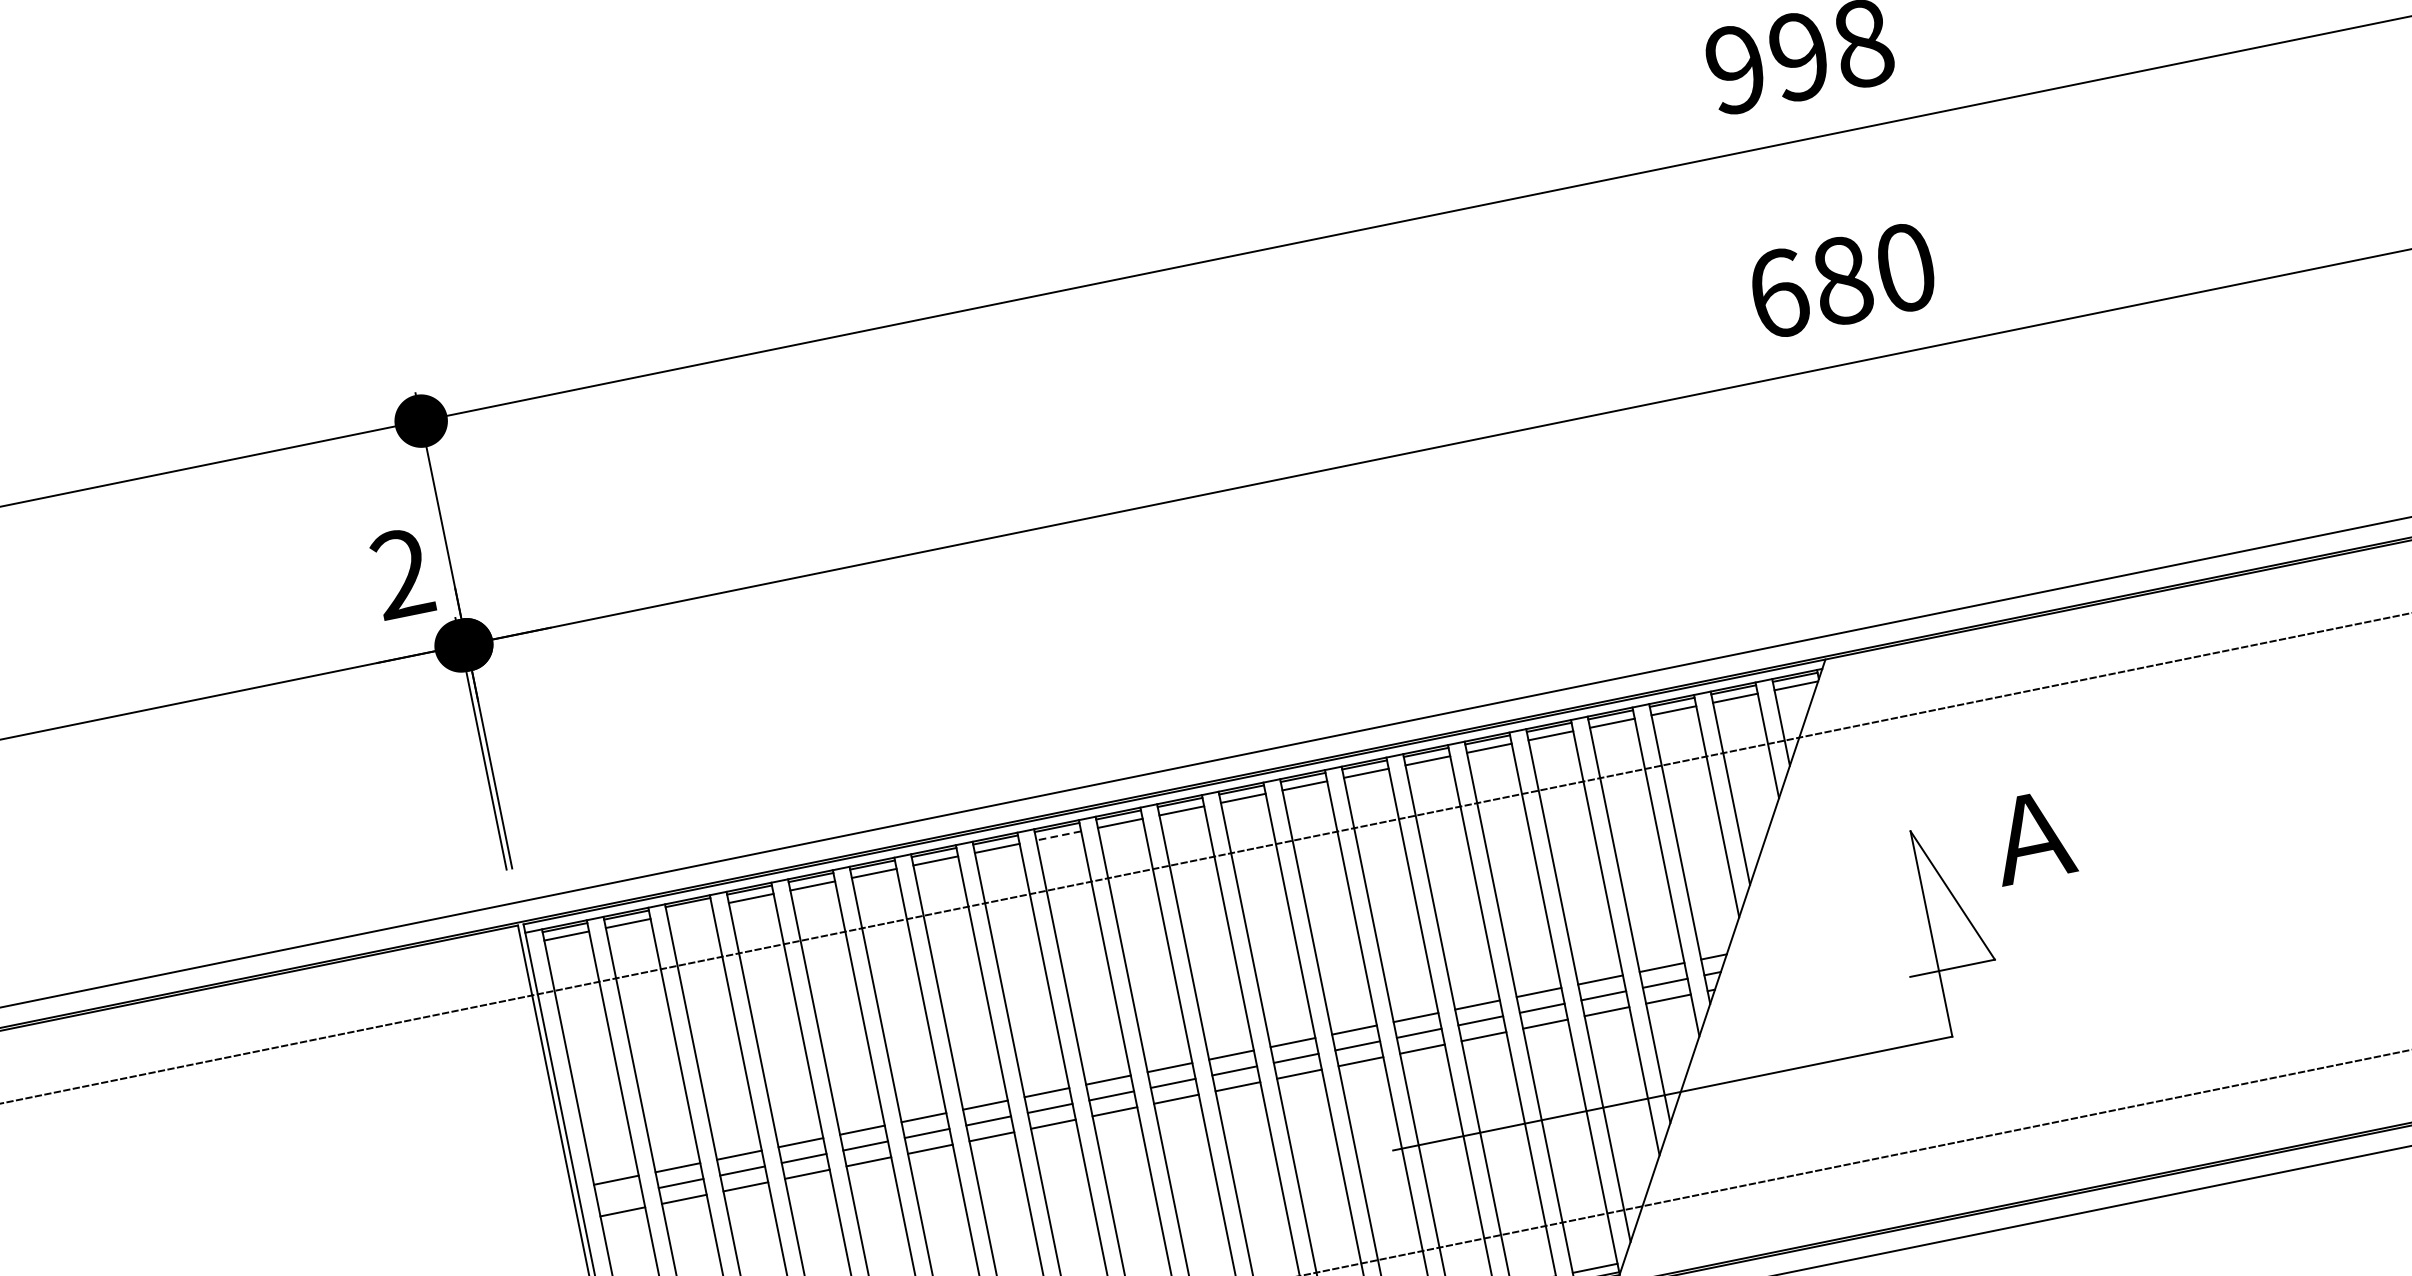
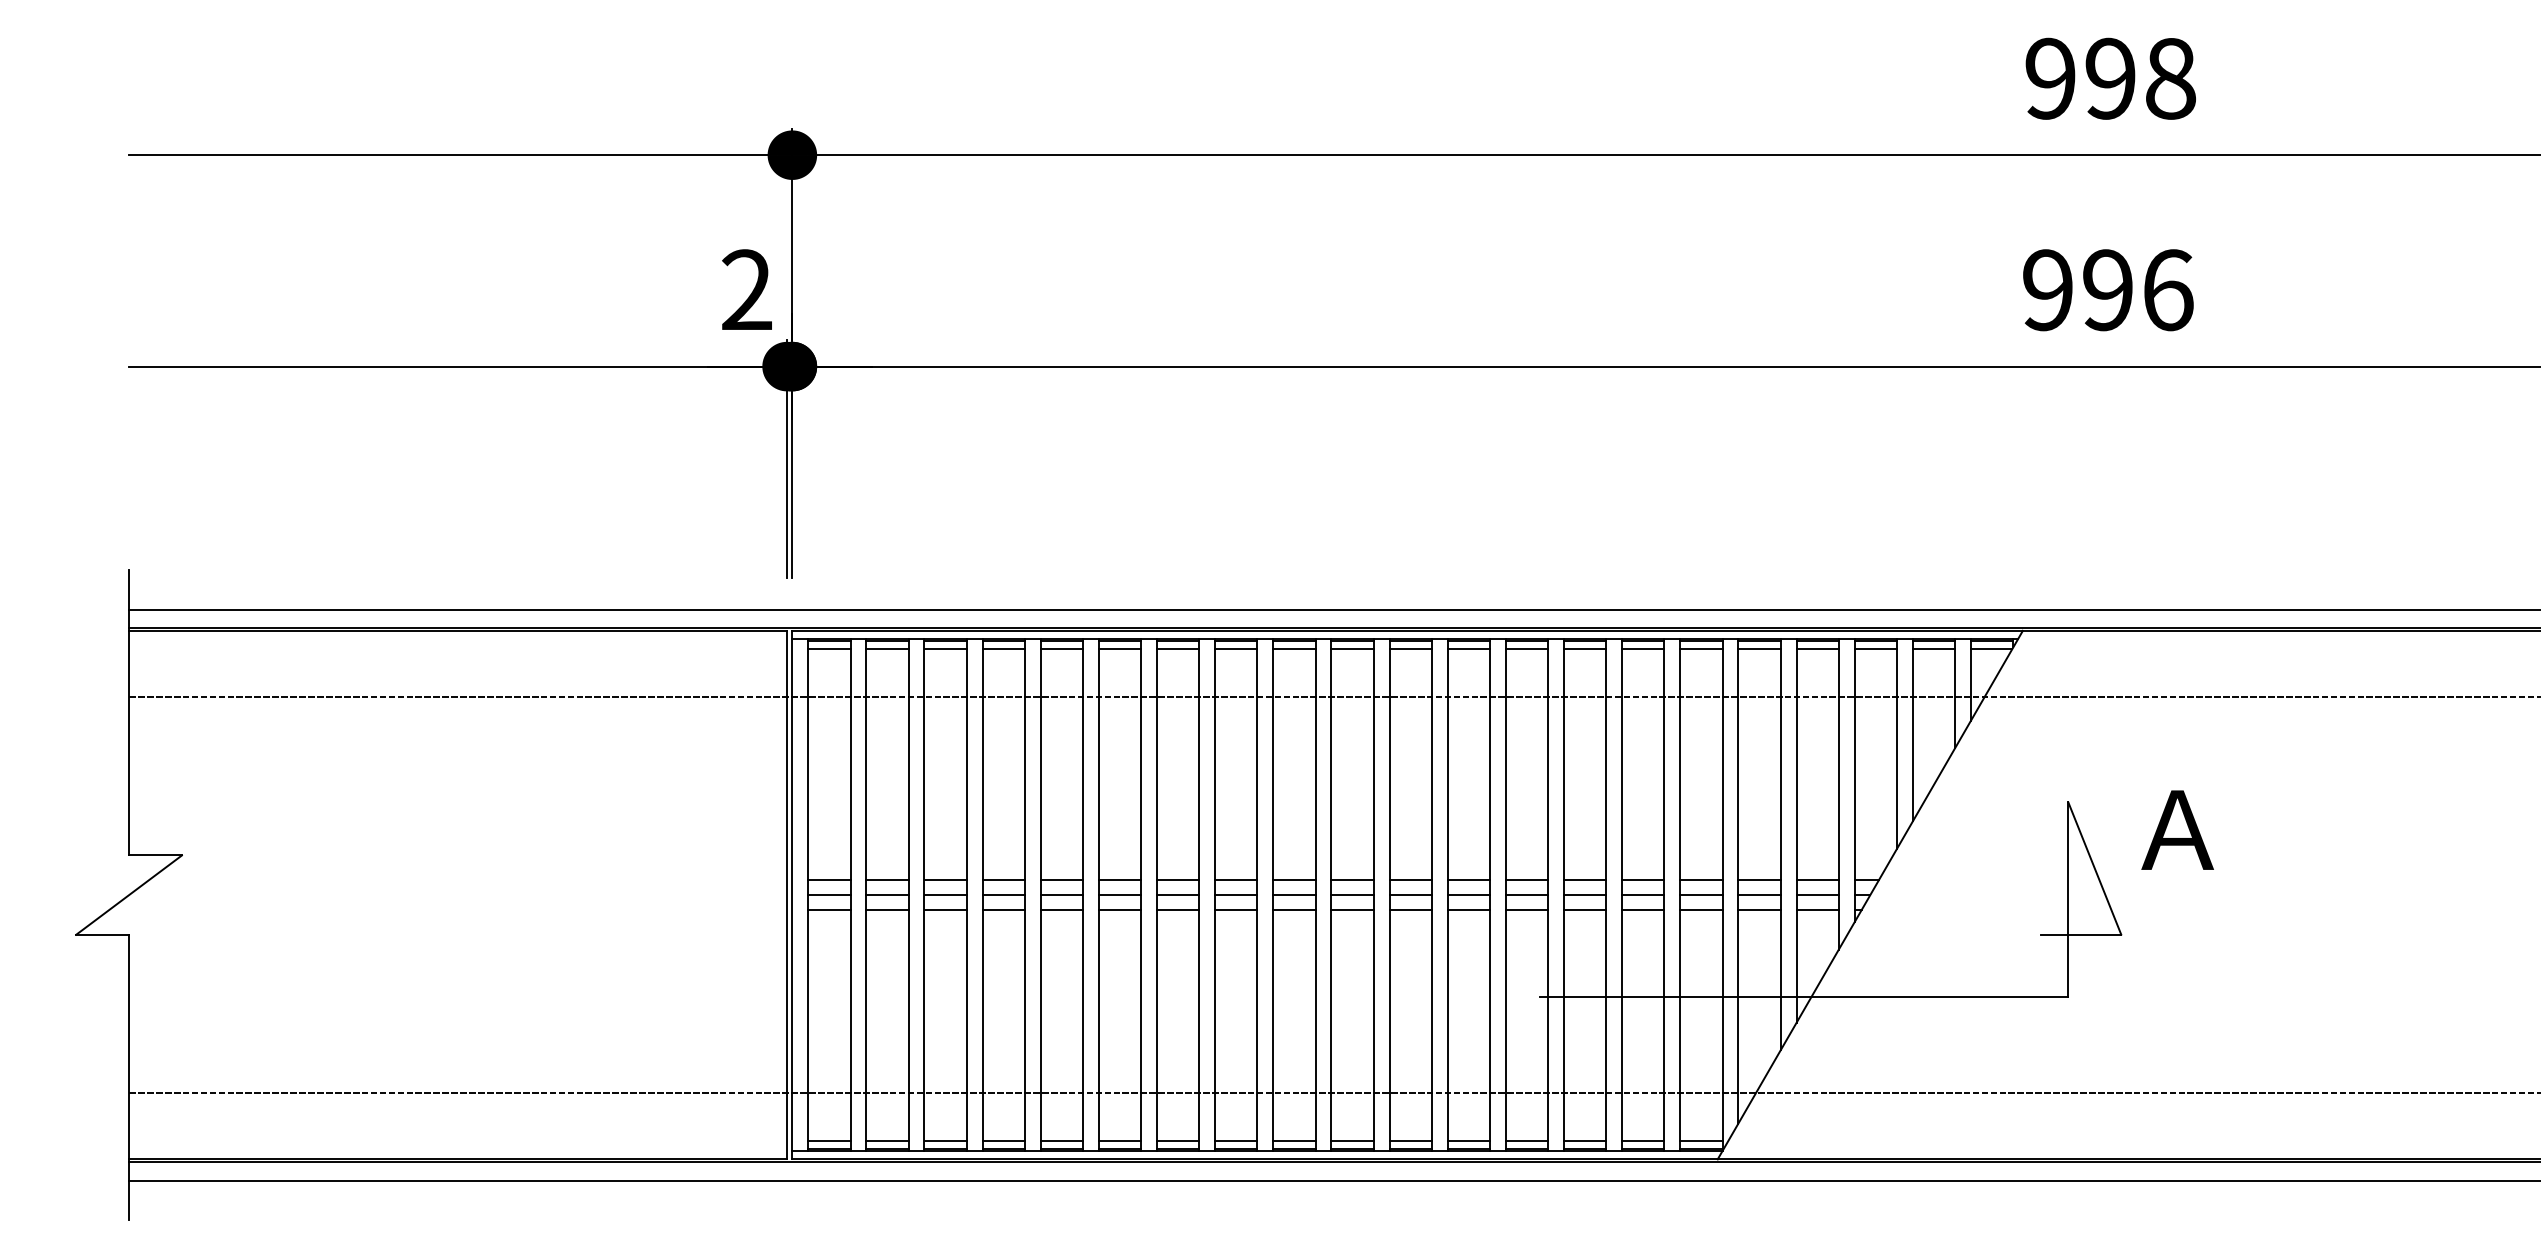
text: (1842, 280) -> (2108, 290), 680 -> 996
line: (1057, 836) -> (1293, 649), dashed -> solid
line: (689, 911) -> (945, 649), added
line: (619, 1196) -> (829, 895), added

